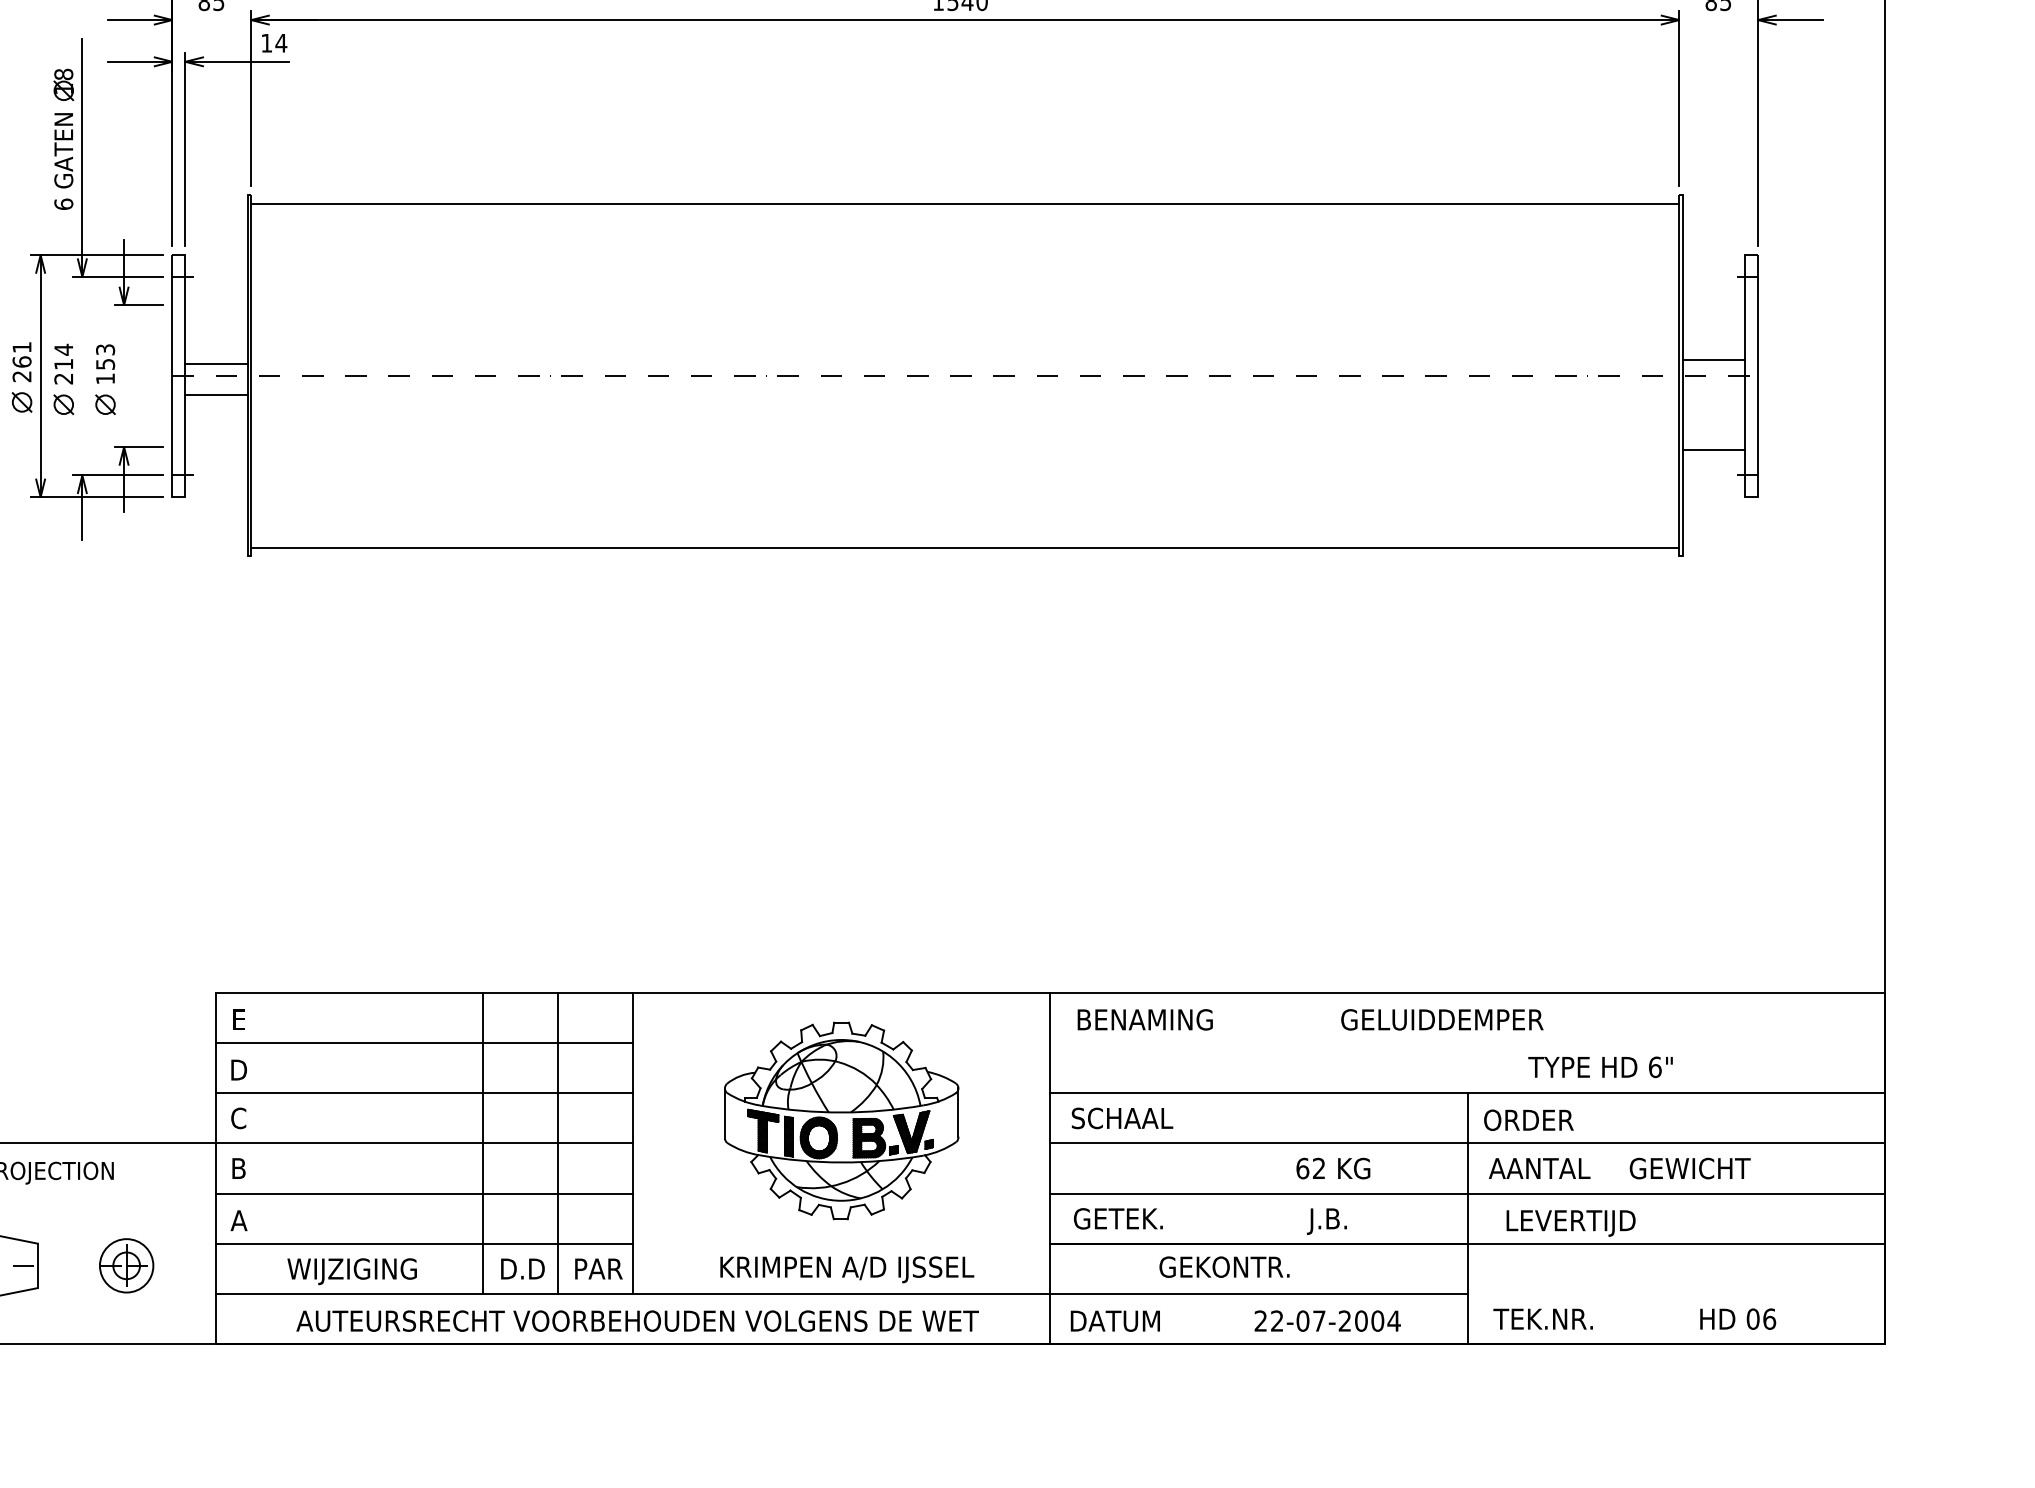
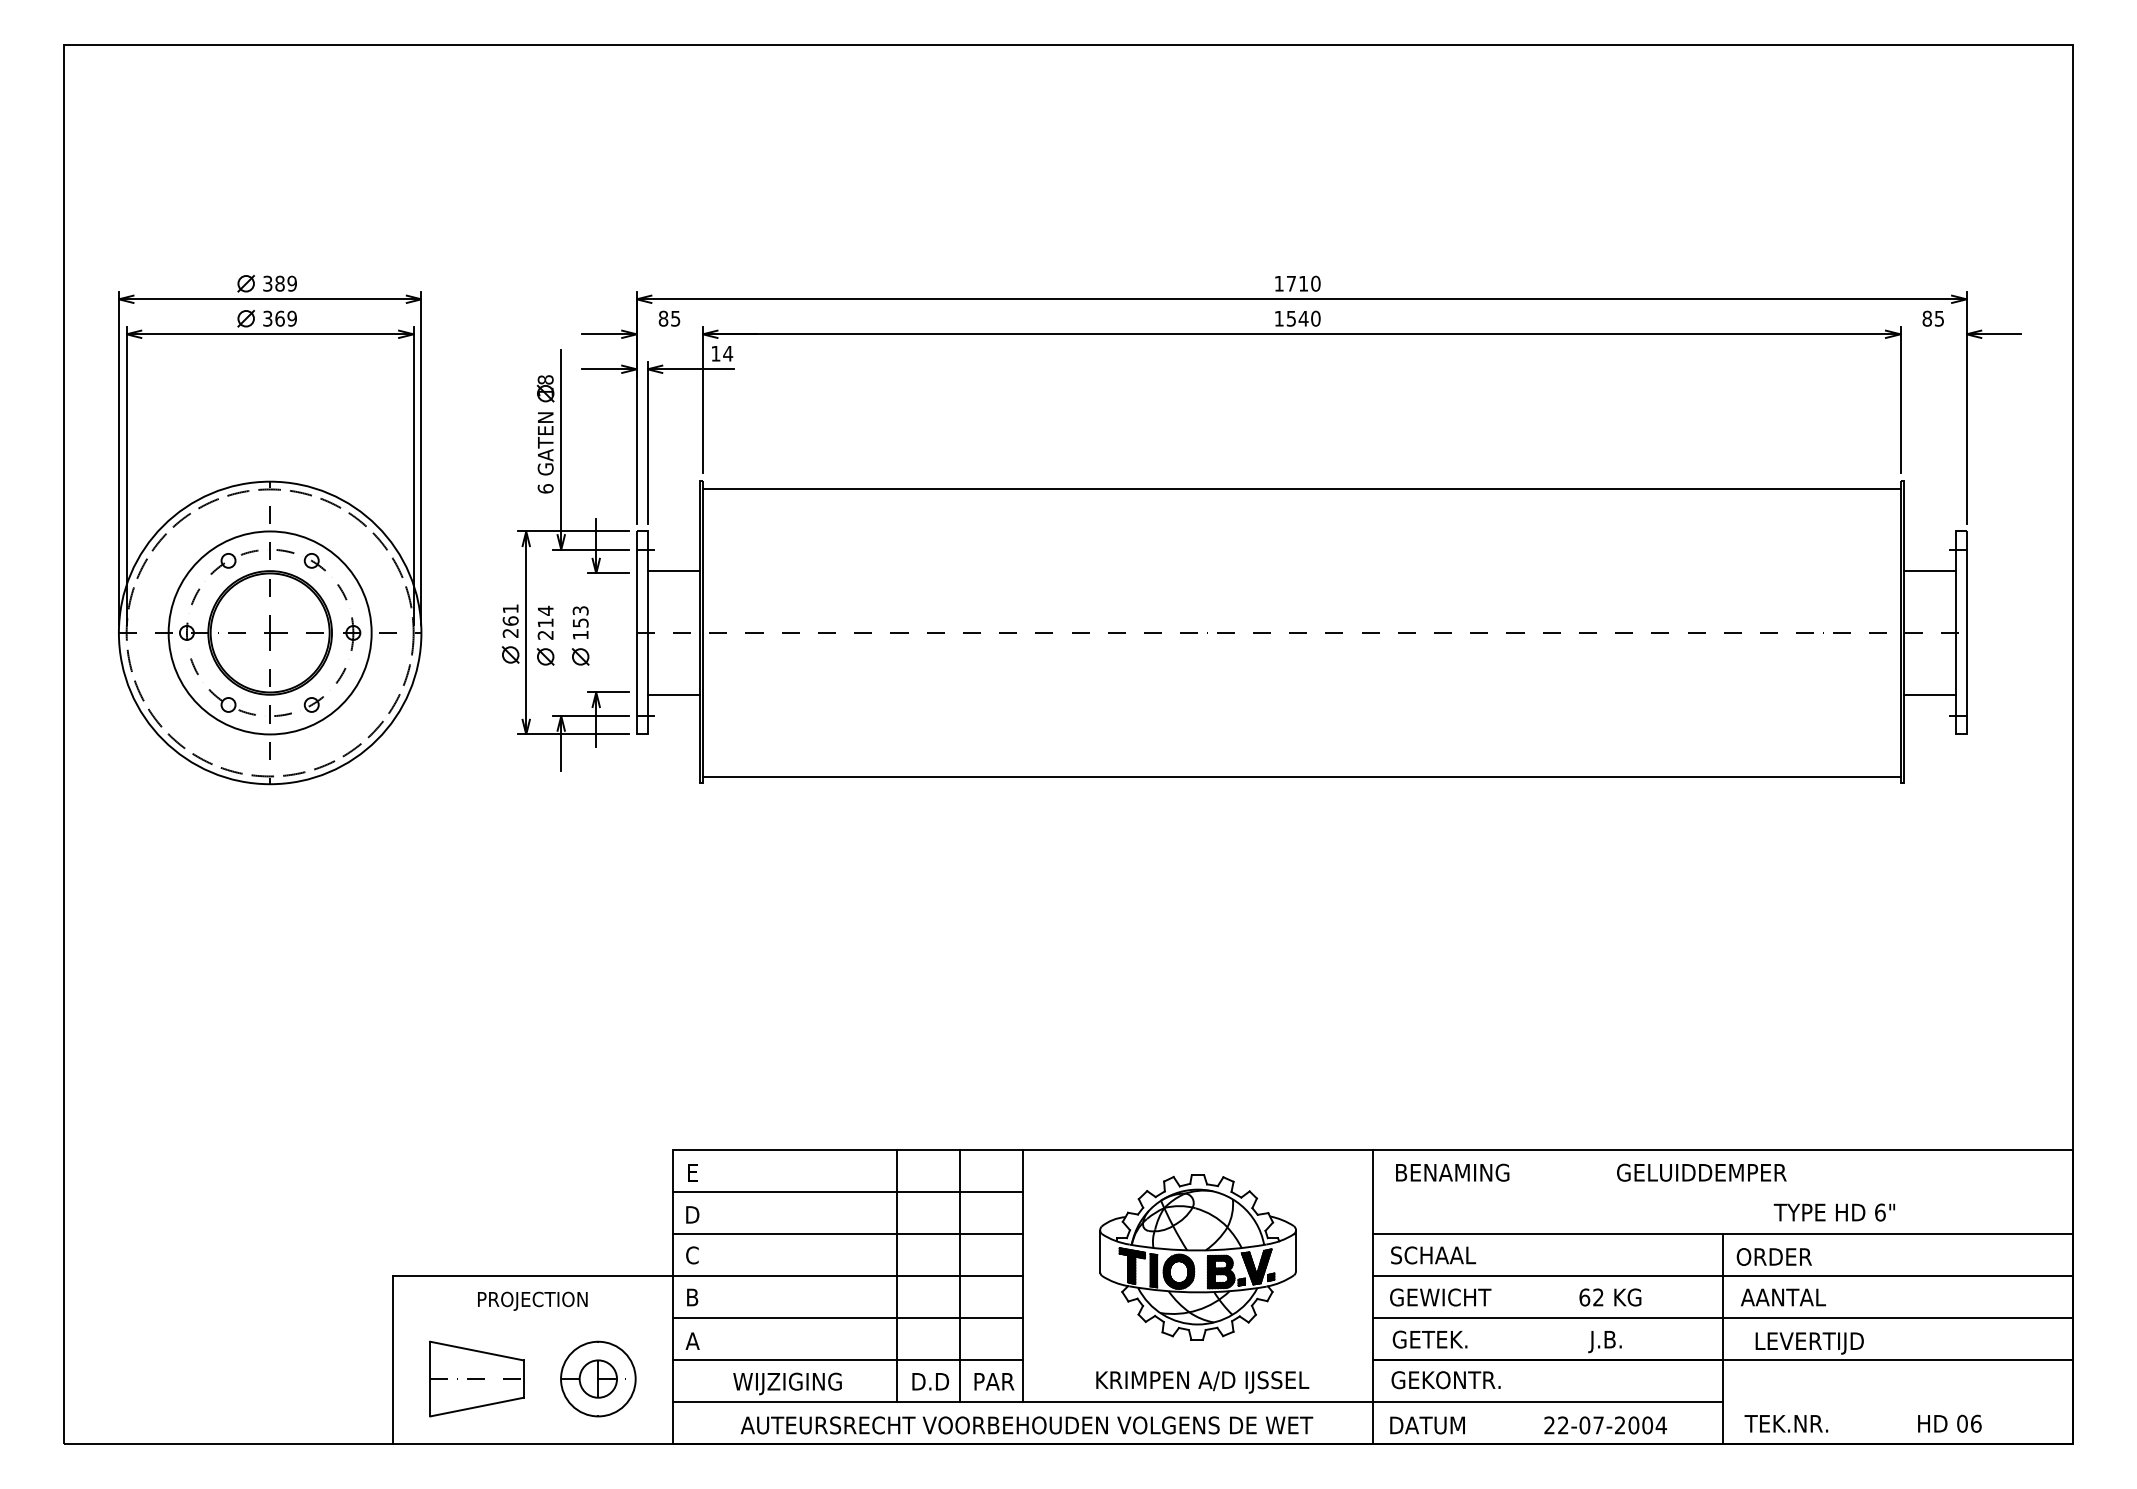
line: (1713, 360) -> (1929, 571), moved
line: (216, 364) -> (673, 571), moved
line: (216, 394) -> (673, 694), moved
text: (1690, 1168) -> (1440, 1297), moved
part: (126, 1265) -> (598, 1378), size x1.67
text: (1223, 1267) -> (1445, 1380), moved

